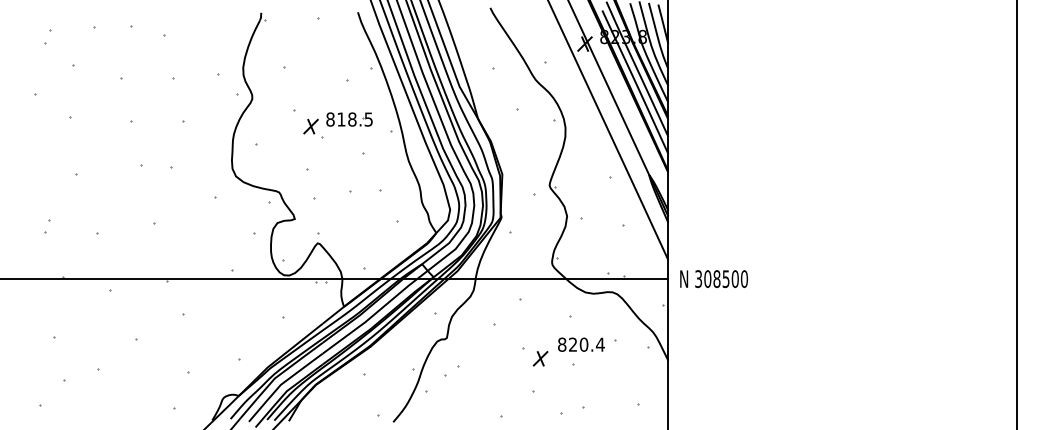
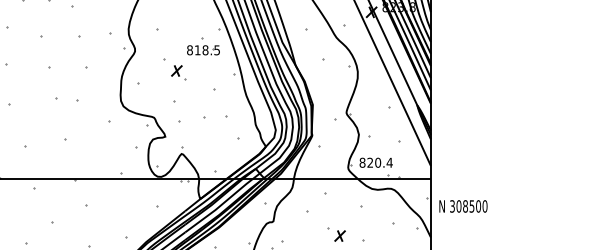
part: (349, 119) -> (203, 50), moved
text: (713, 279) -> (463, 206), moved
text: (581, 344) -> (376, 162), moved

